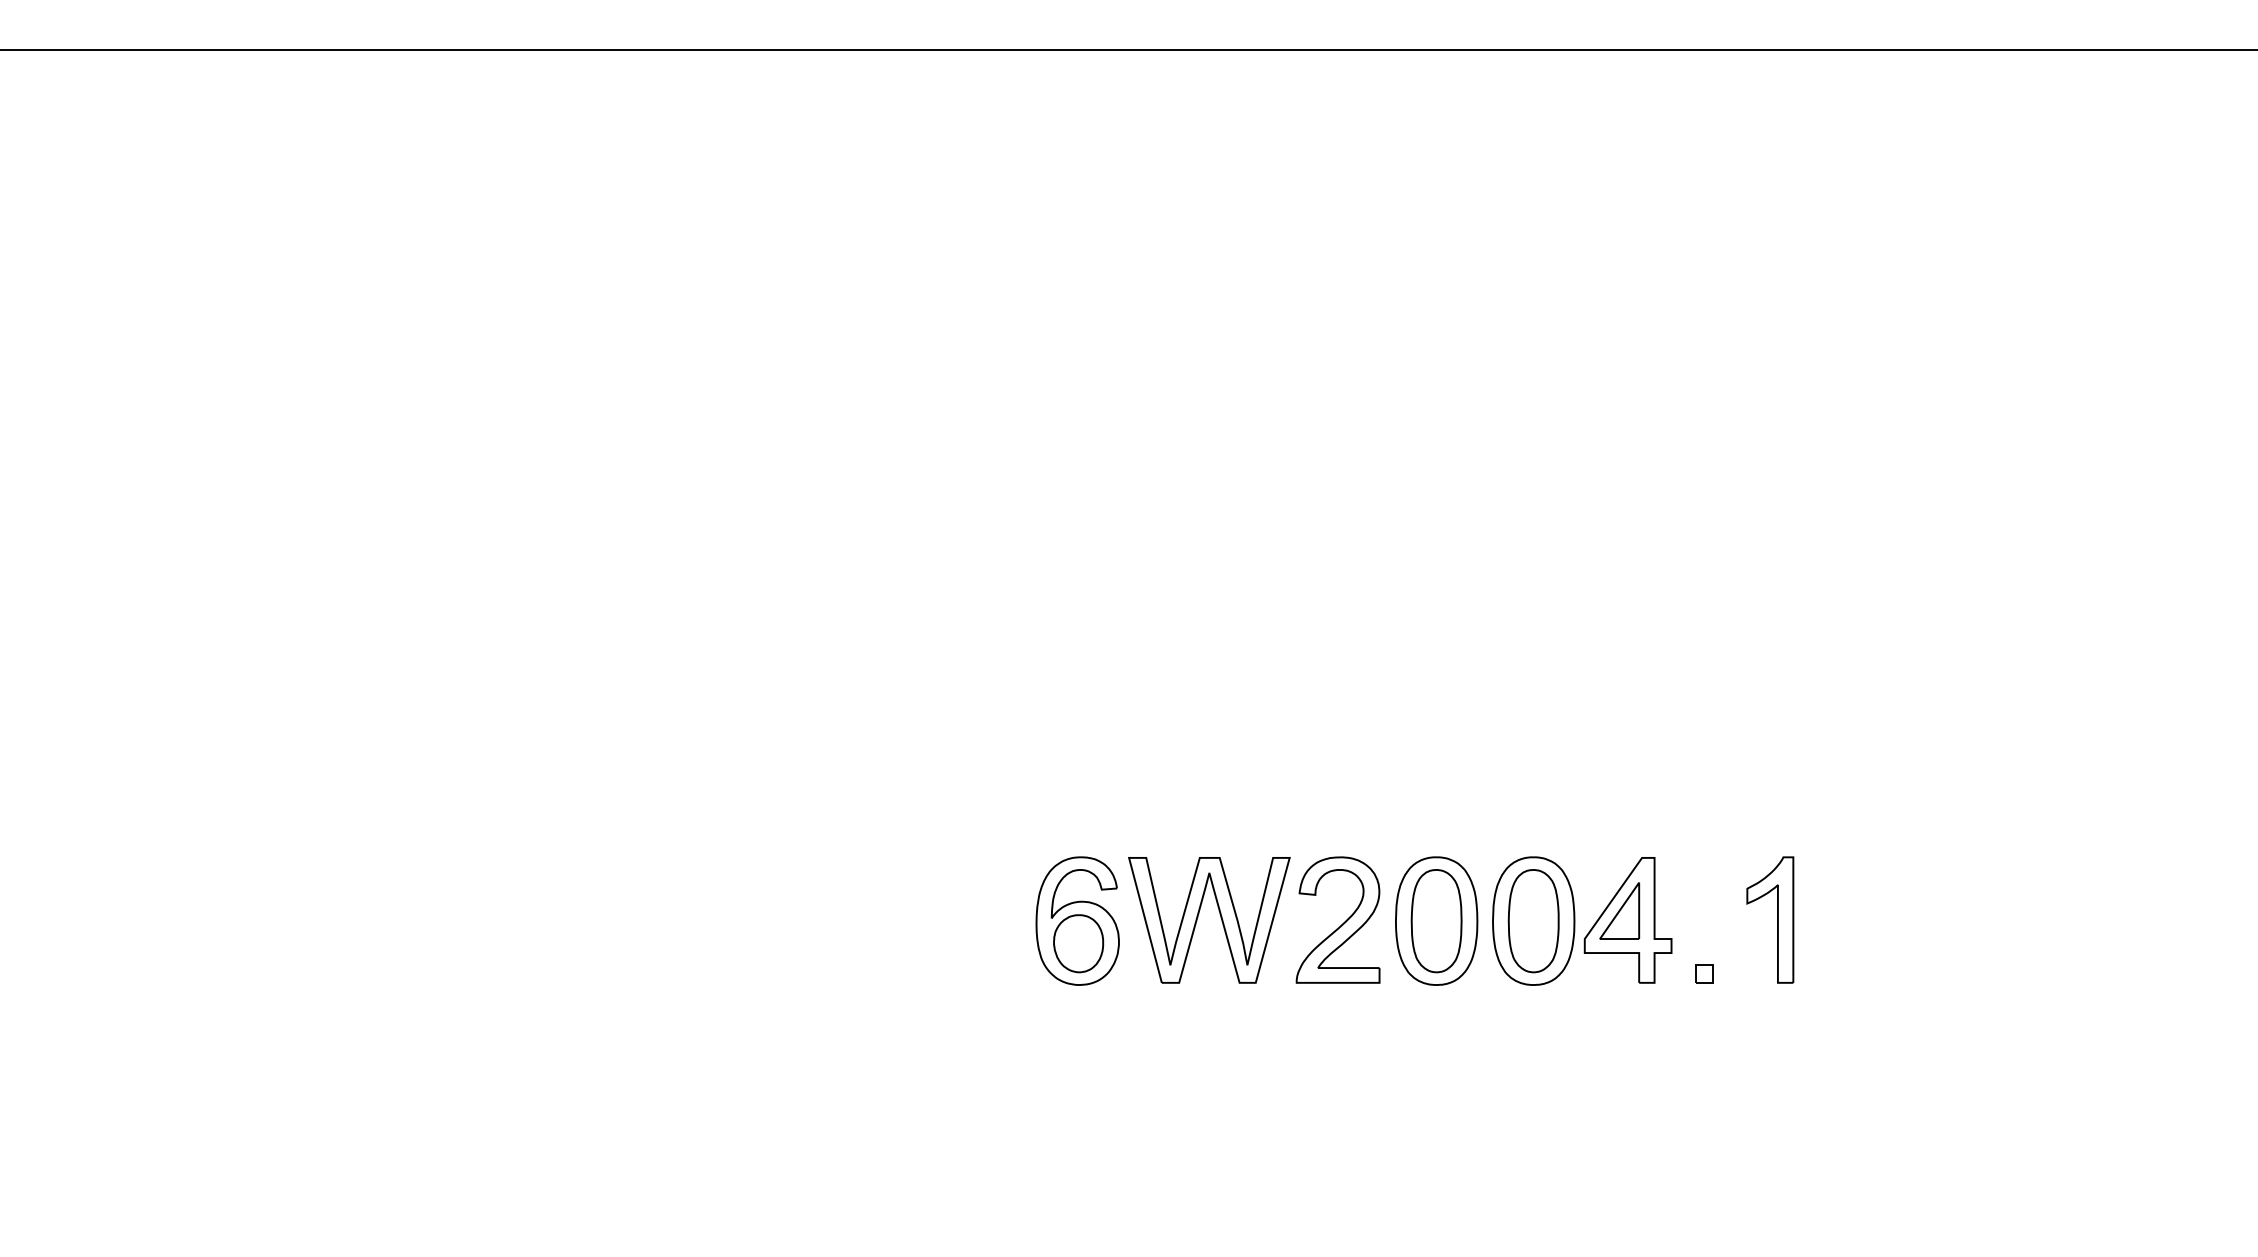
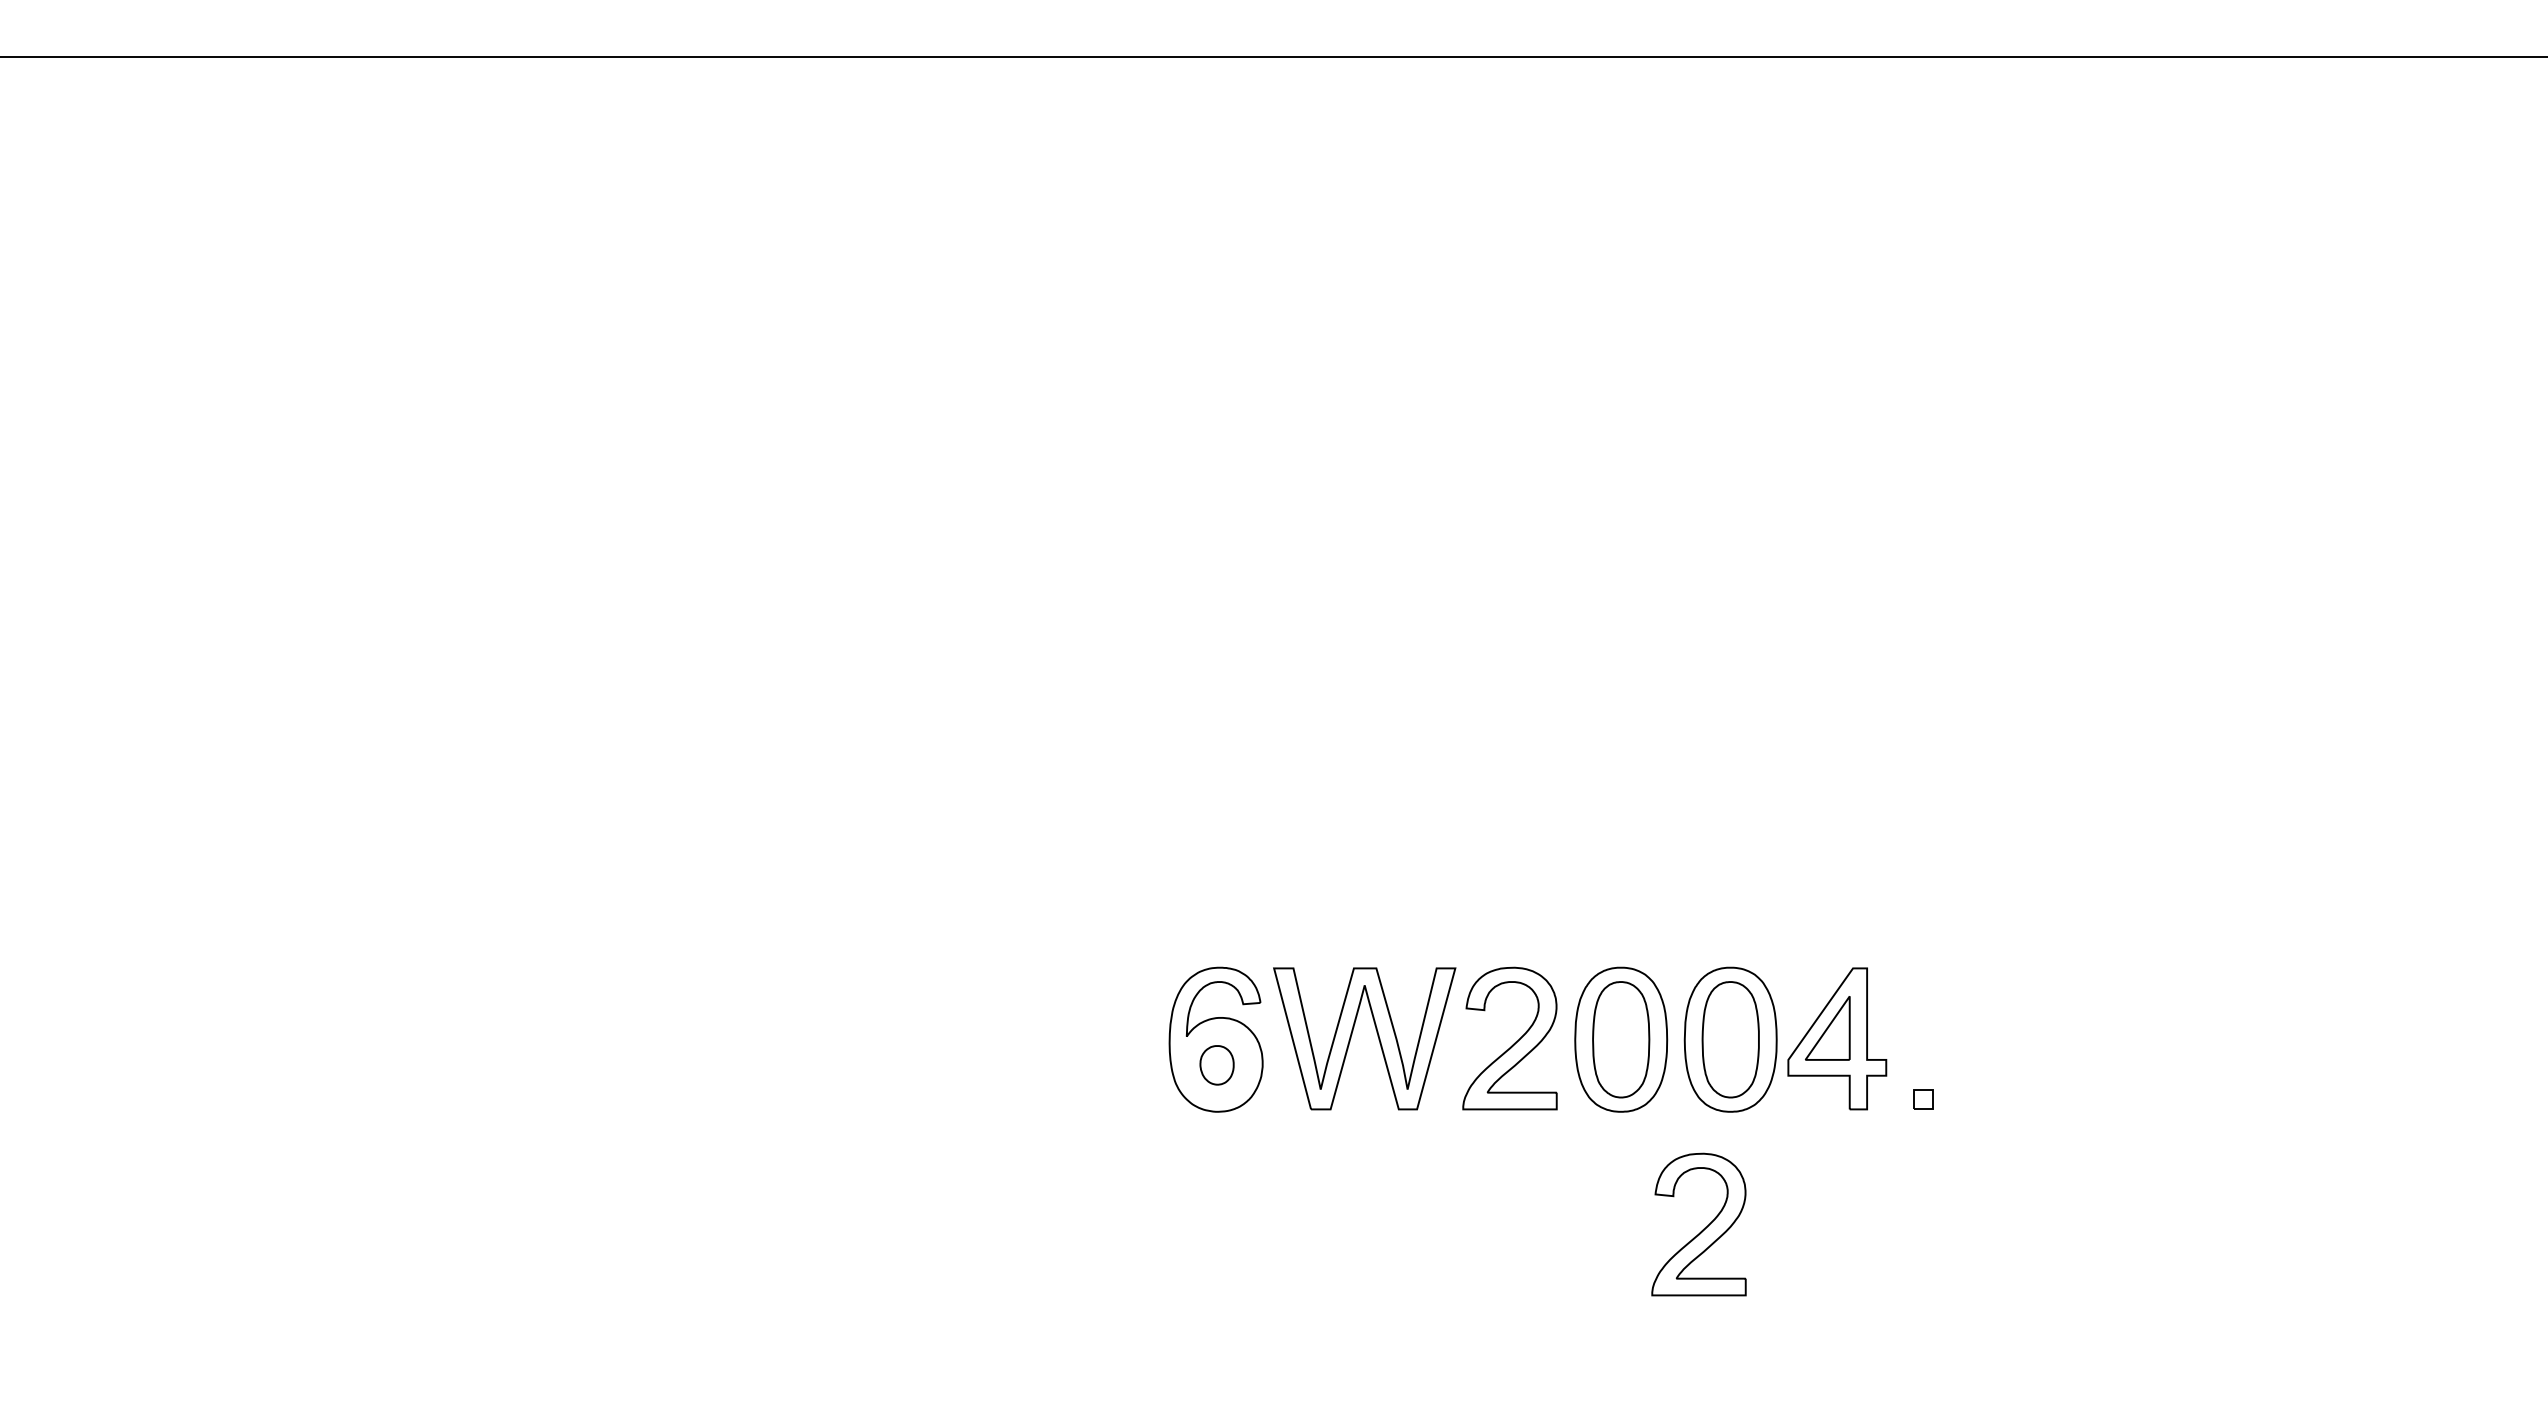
part: (1777, 920) -> (2005, 1038), removed
part: (1078, 943) -> (1216, 1065), size x0.6
part: (1509, 1088) -> (1703, 1228), added

